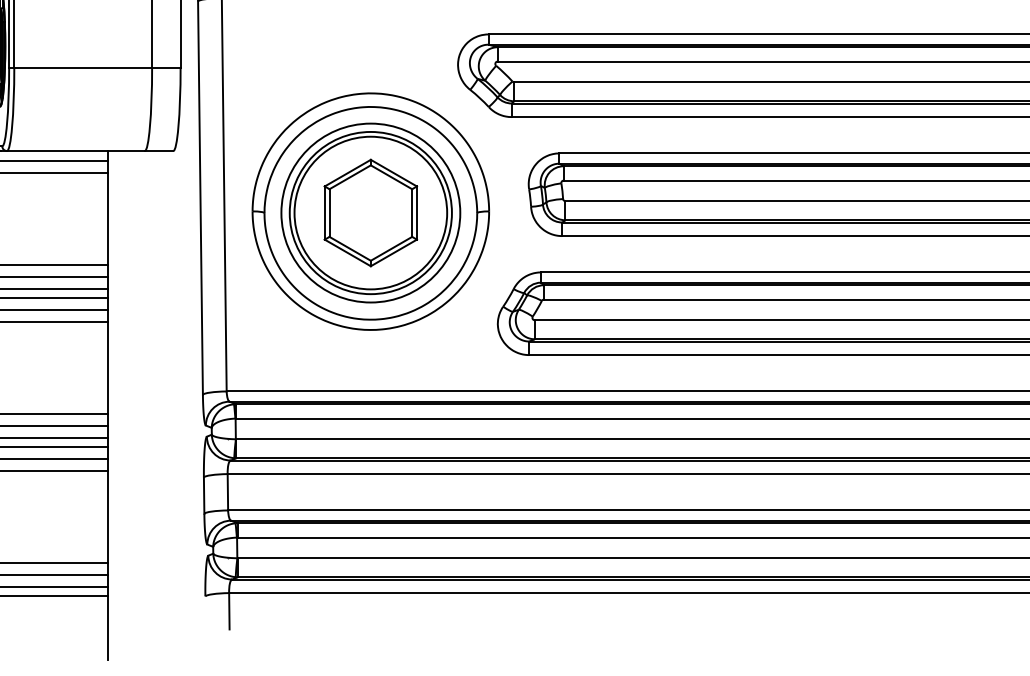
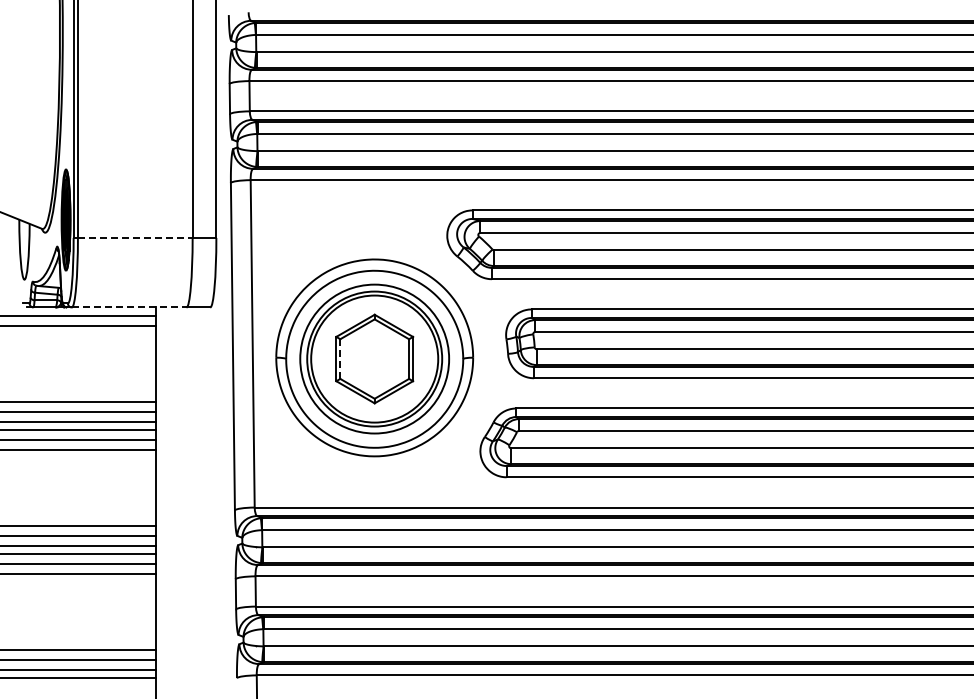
line: (83, 66) -> (135, 237), solid -> dashed
line: (76, 151) -> (129, 307), solid -> dashed
line: (329, 213) -> (340, 359), solid -> dashed

